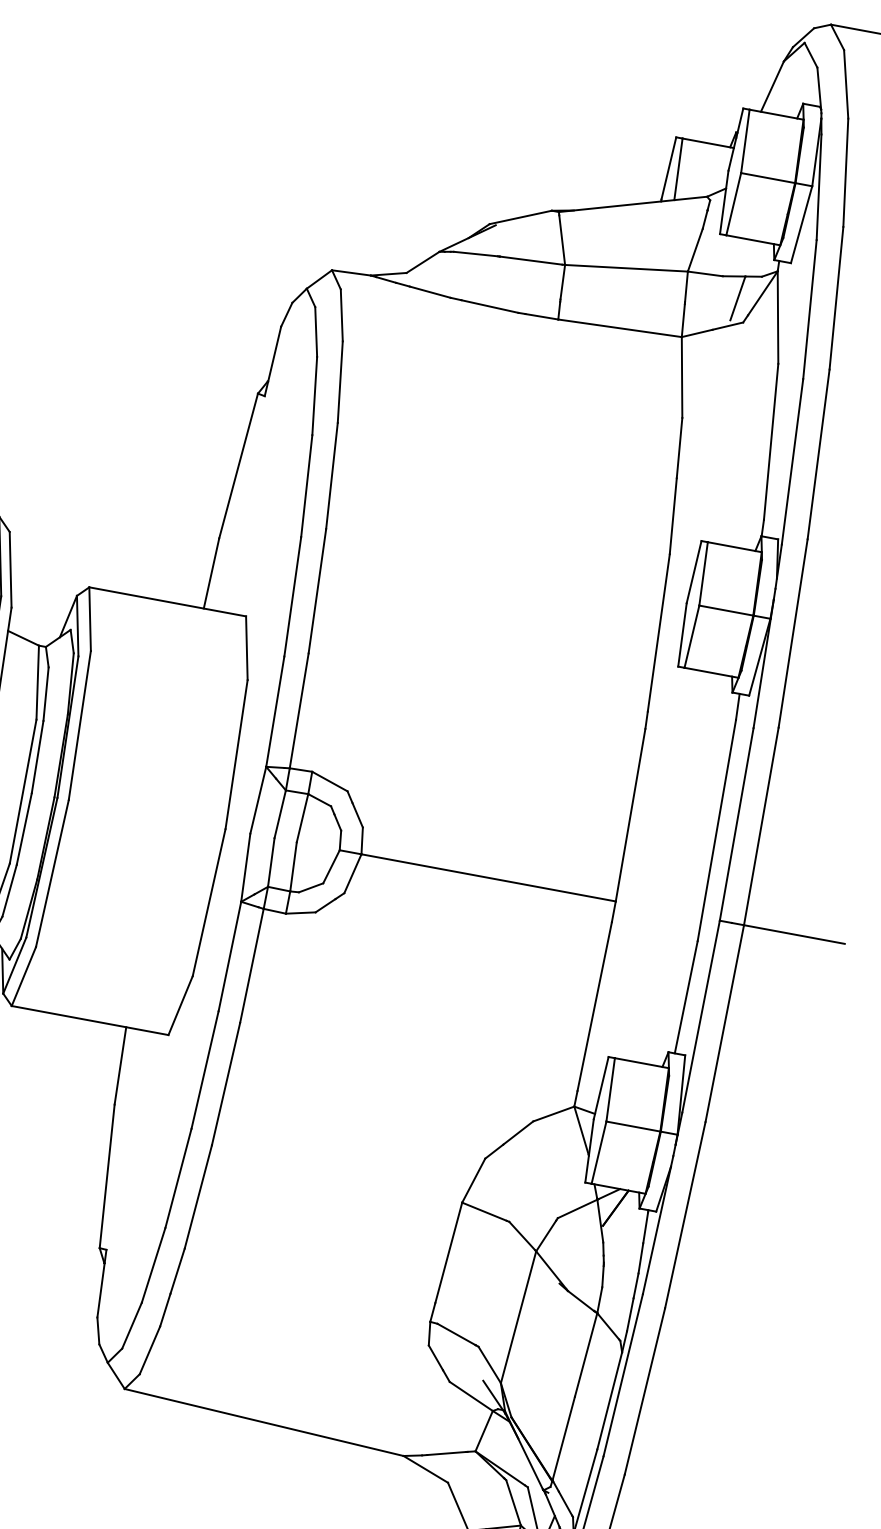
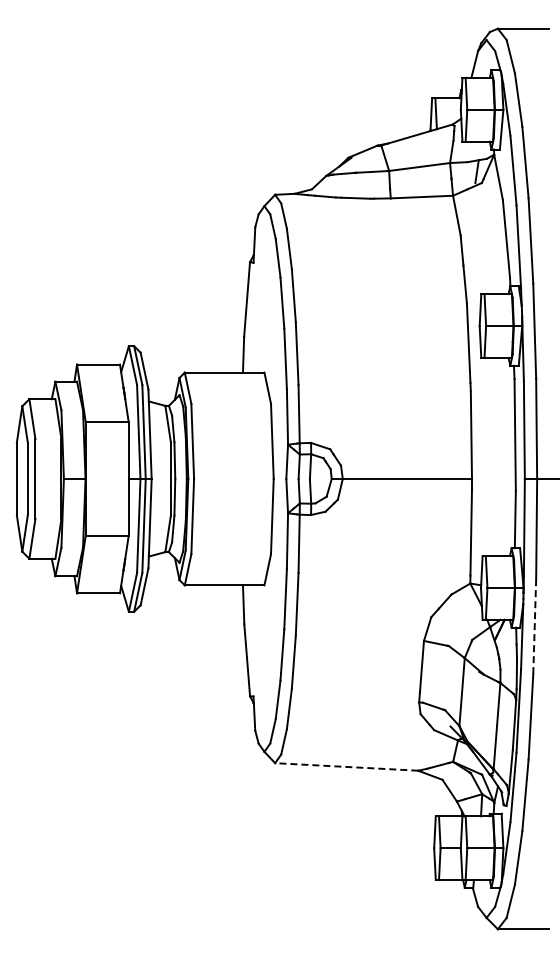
line: (684, 1214) -> (534, 626), solid -> dashed
line: (263, 1421) -> (346, 766), solid -> dashed

